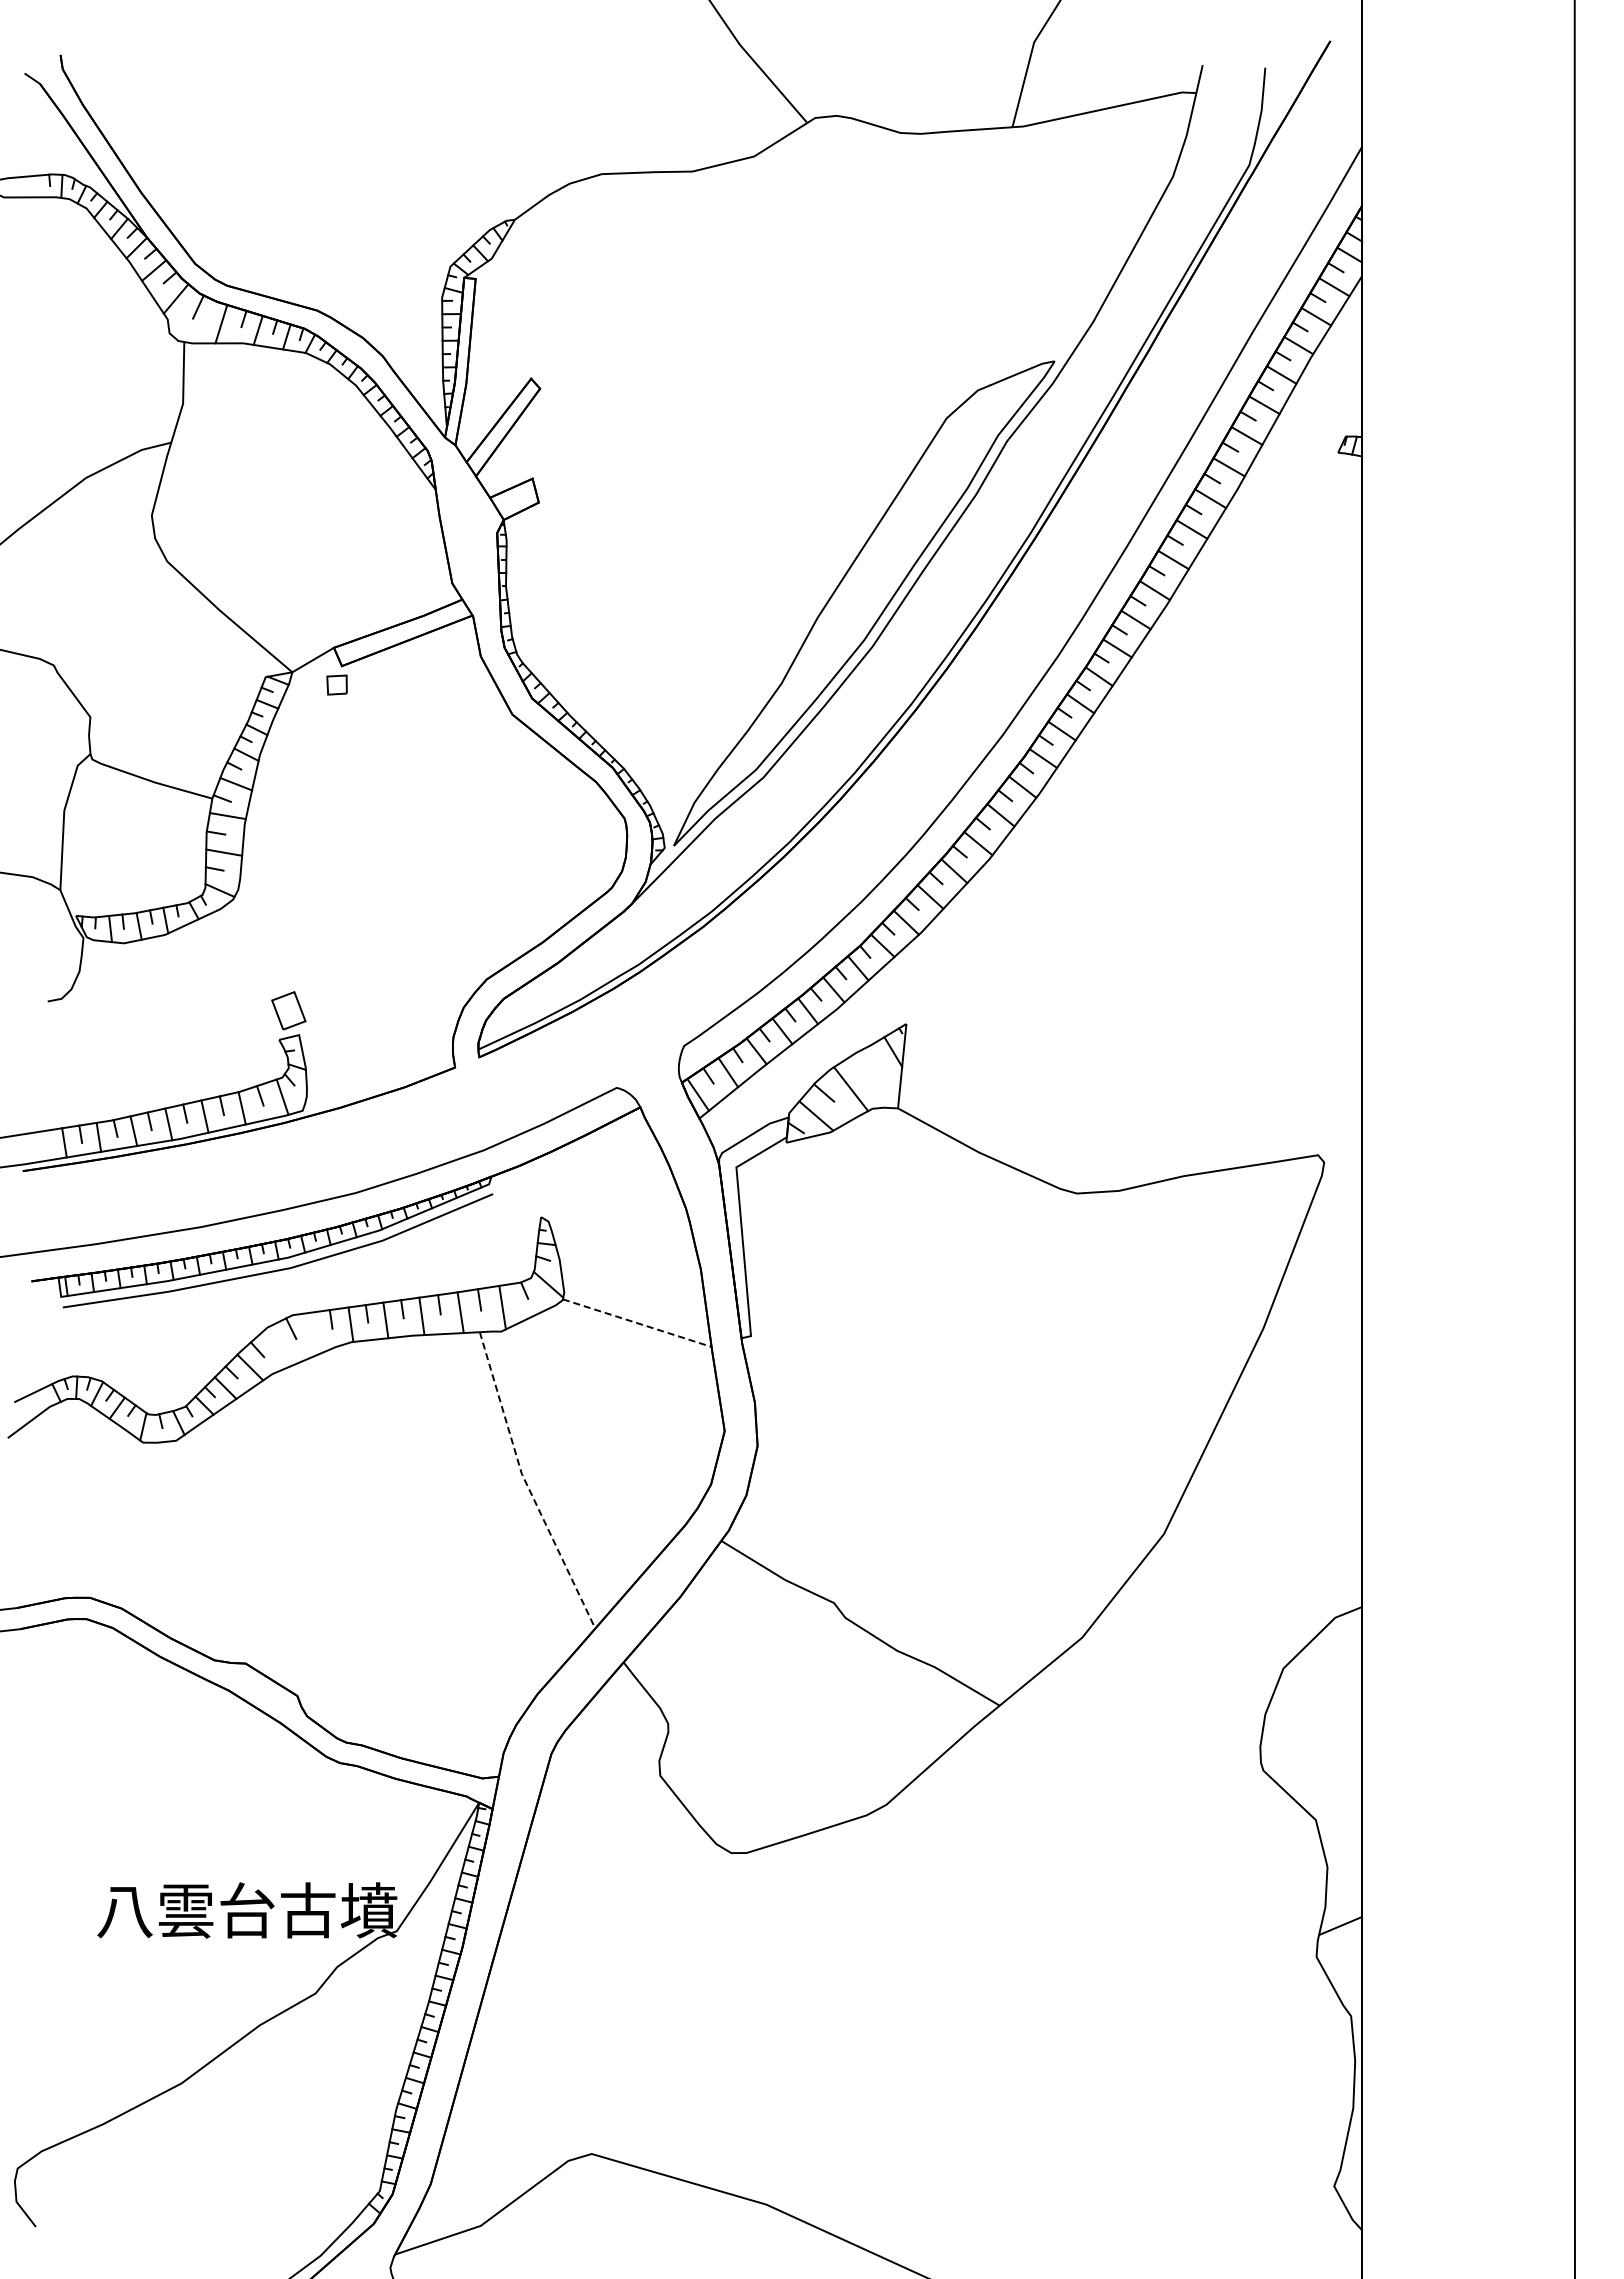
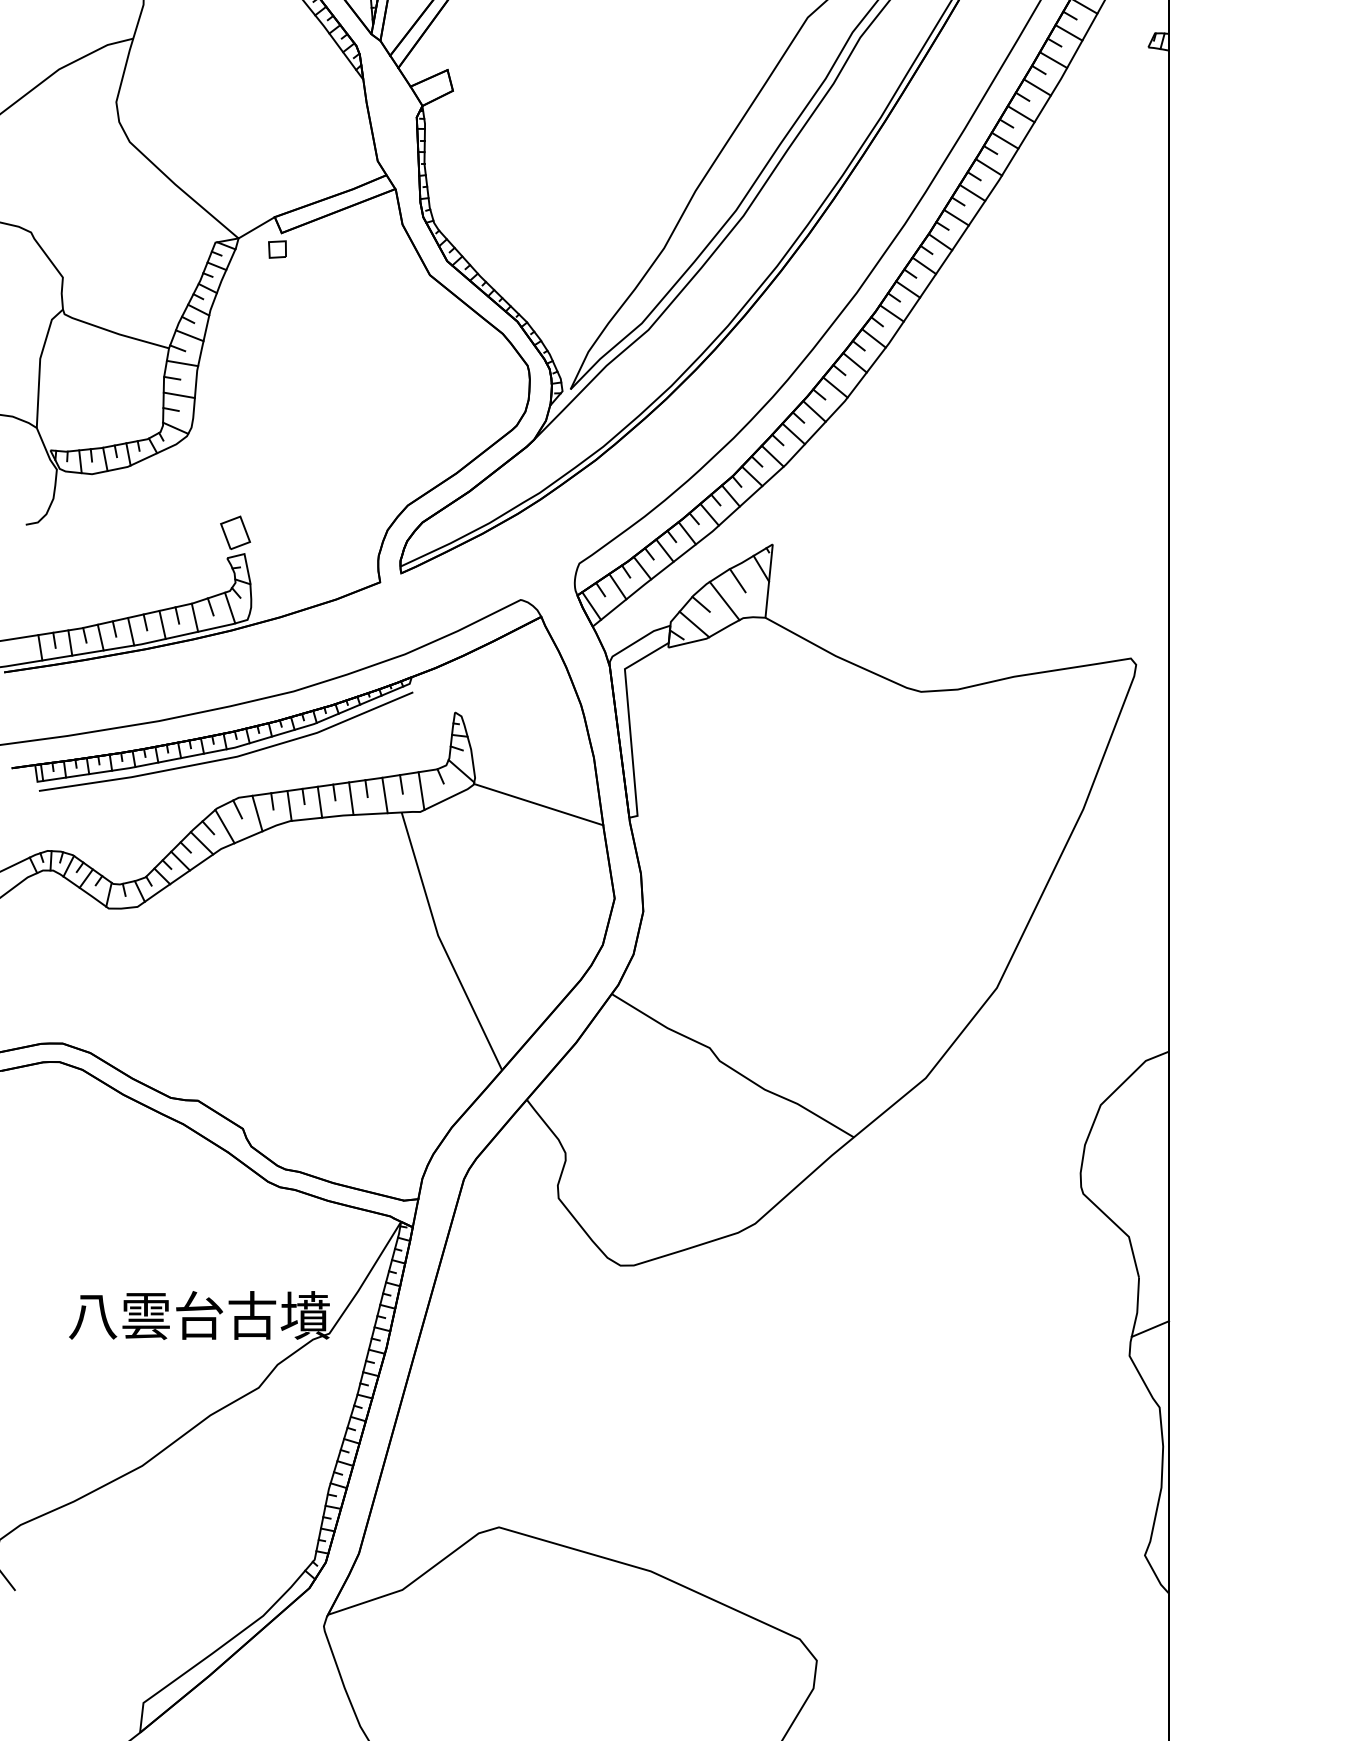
line: (866, 1065) -> (738, 580), added
line: (637, 1323) -> (538, 804), dashed -> solid
line: (313, 1333) -> (256, 813), added
line: (276, 1348) -> (224, 826), added
line: (526, 1484) -> (442, 944), dashed -> solid

